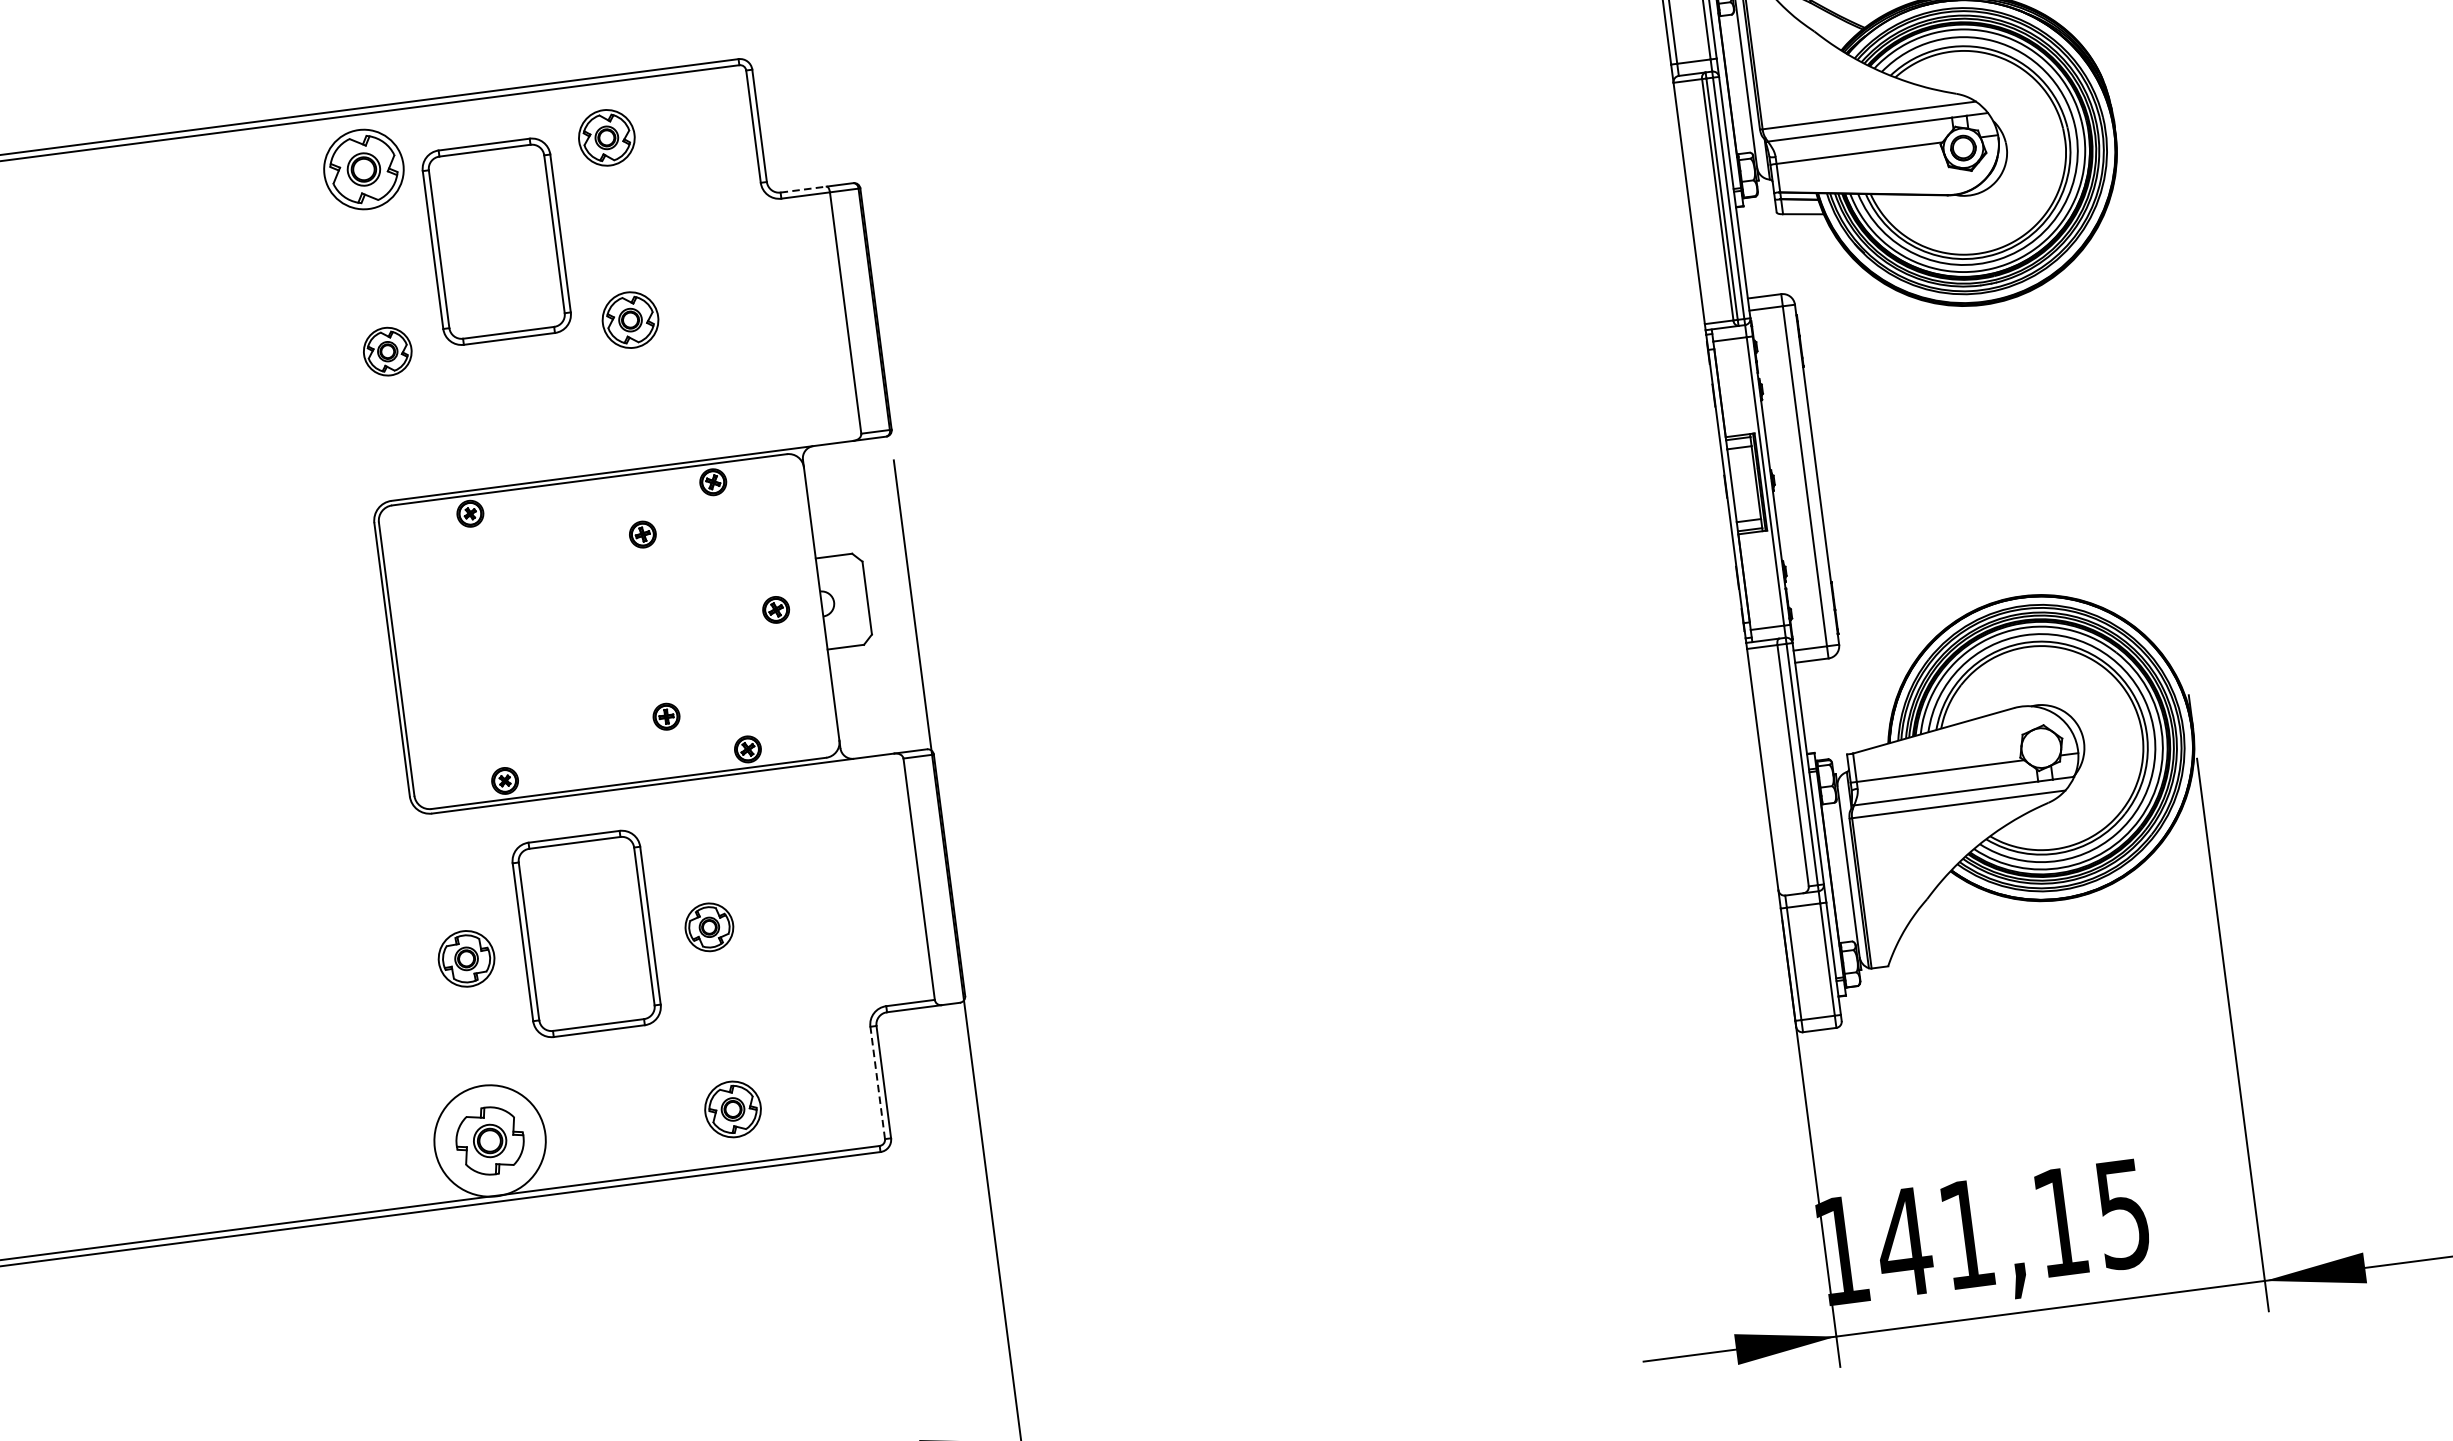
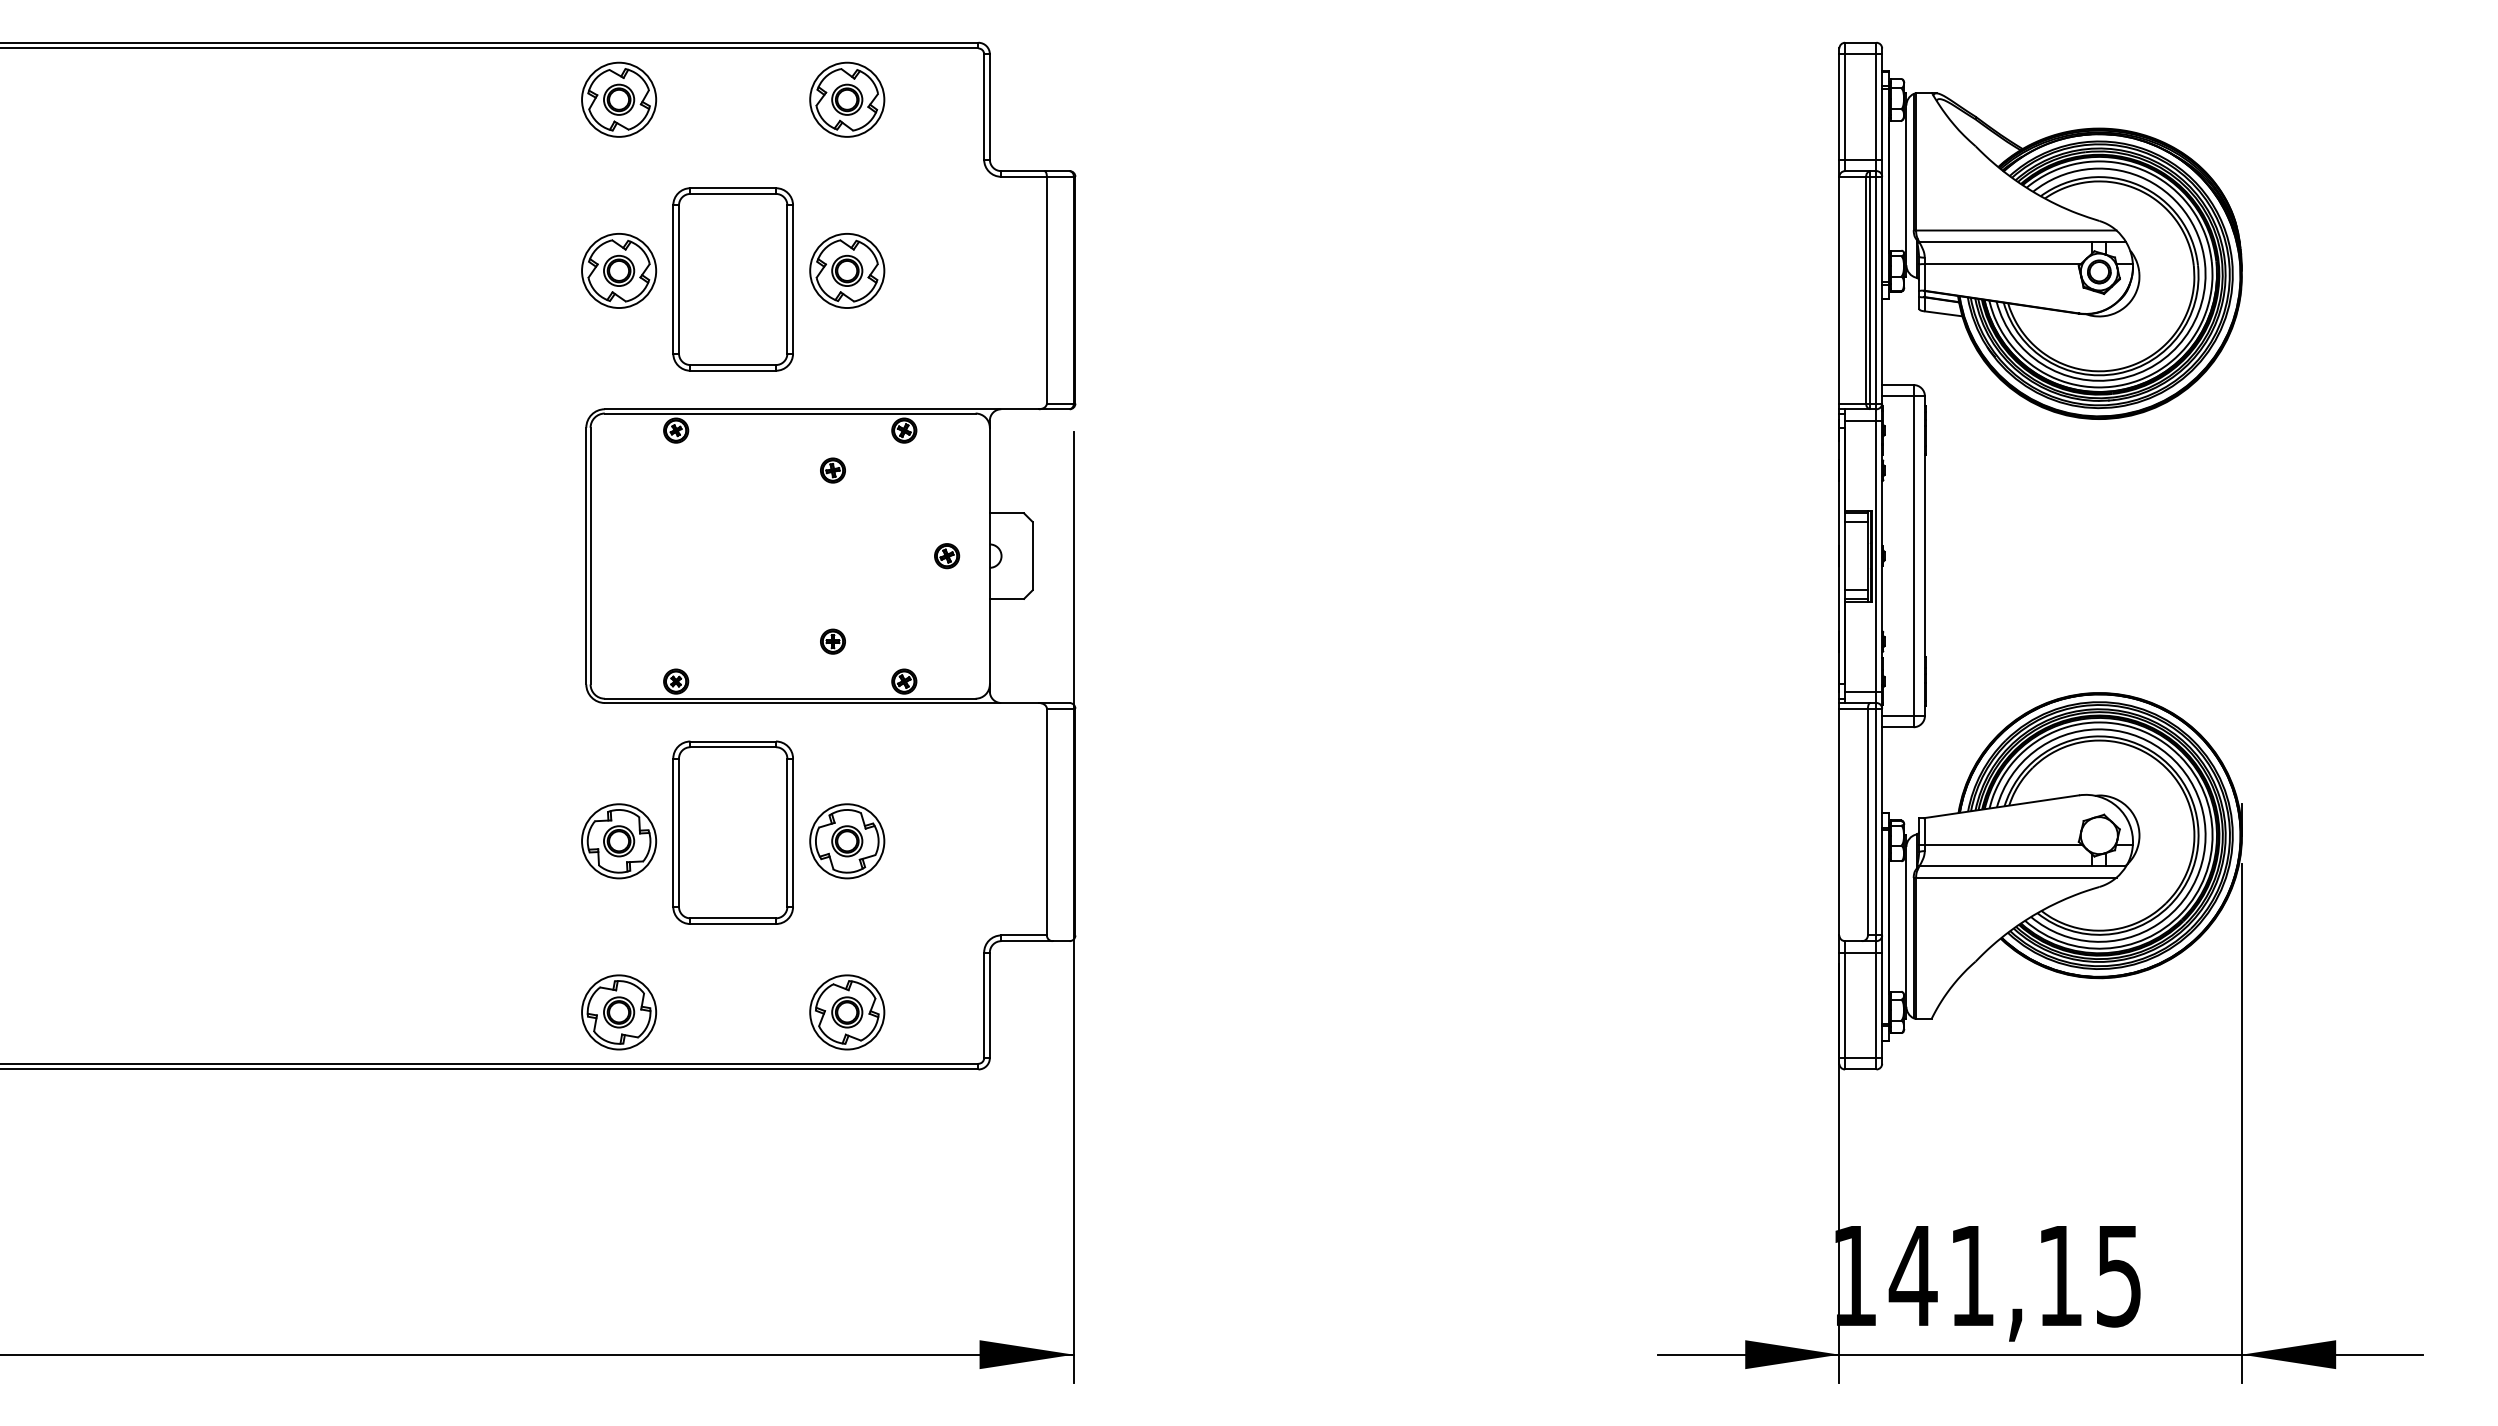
part: (607, 137) -> (847, 99), size x1.43
line: (803, 190) -> (1022, 171), dashed -> solid
part: (496, 241) -> (732, 279), moved
part: (630, 319) -> (847, 270), size x1.43
part: (387, 351) -> (619, 270), size x1.67
part: (709, 927) -> (847, 841), size x1.67
part: (466, 958) -> (619, 841), size x1.43
line: (878, 1083) -> (984, 1005), dashed -> solid
part: (733, 1109) -> (847, 1012), size x1.43
circle: (490, 1140) -> (619, 1012), size x0.71

